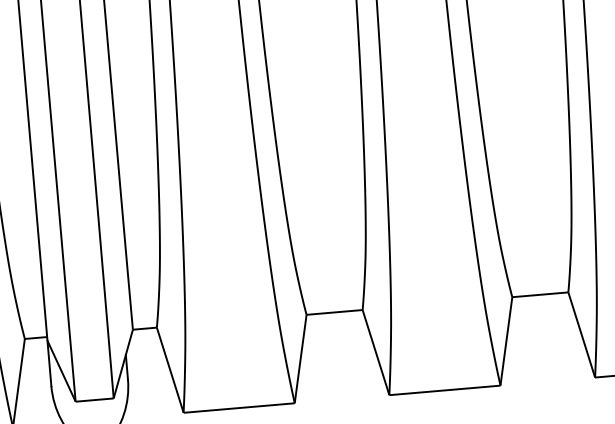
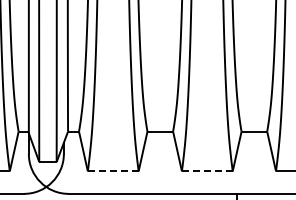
line: (445, 390) -> (207, 171), solid -> dashed
line: (239, 408) -> (113, 171), solid -> dashed

